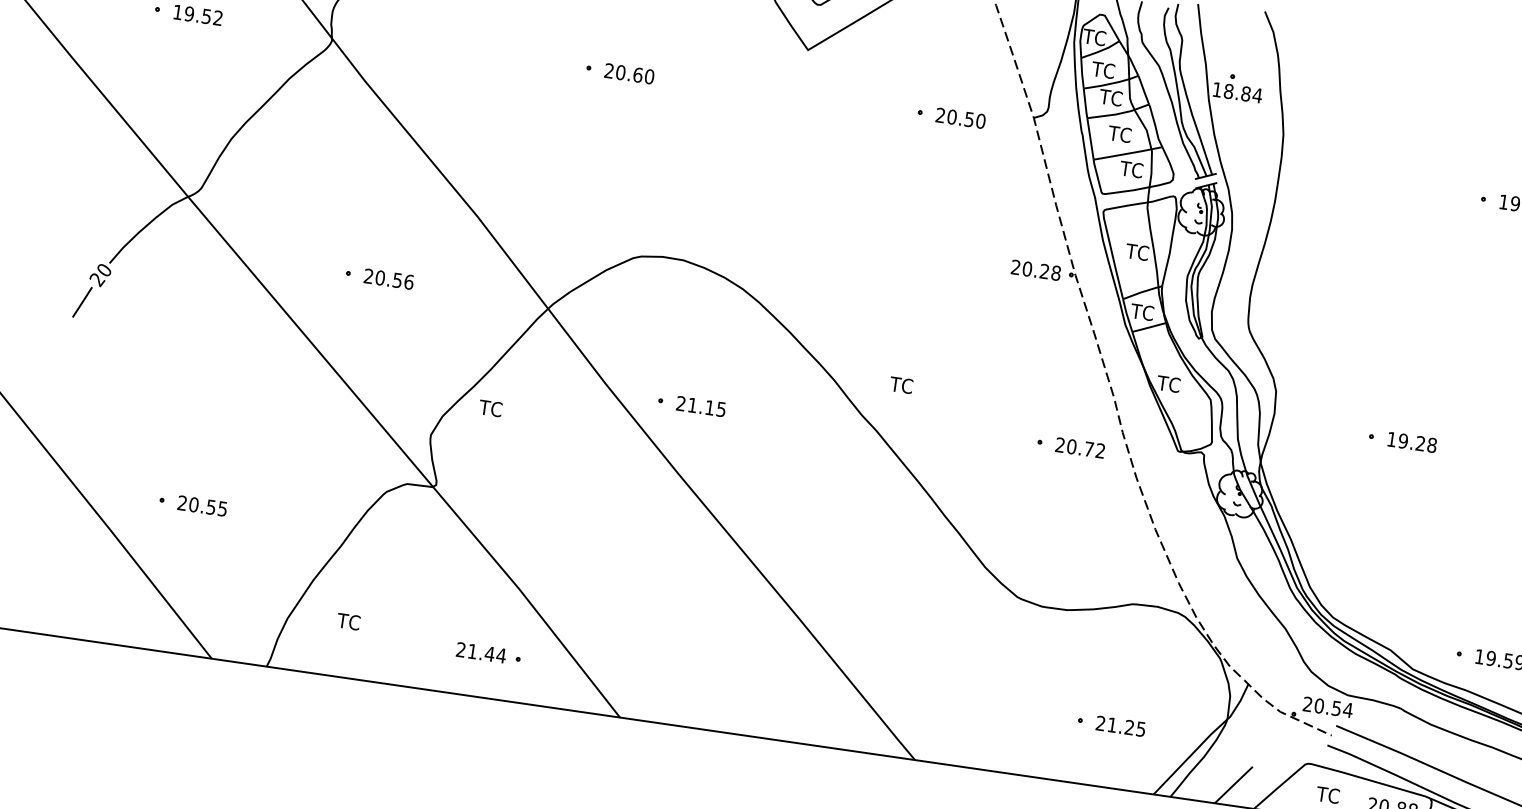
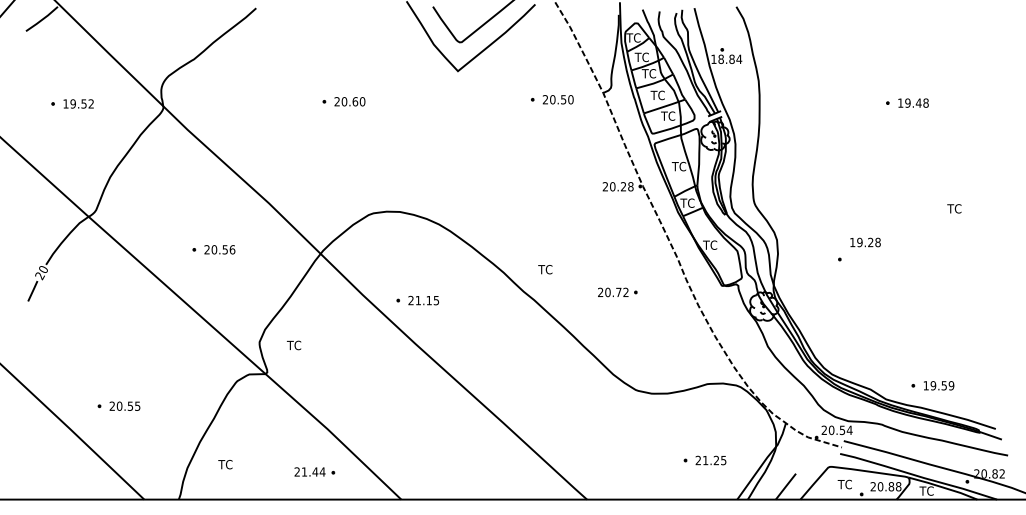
text: (491, 408) -> (294, 345), moved
text: (1412, 442) -> (865, 242), moved
text: (1080, 448) -> (613, 292), moved

